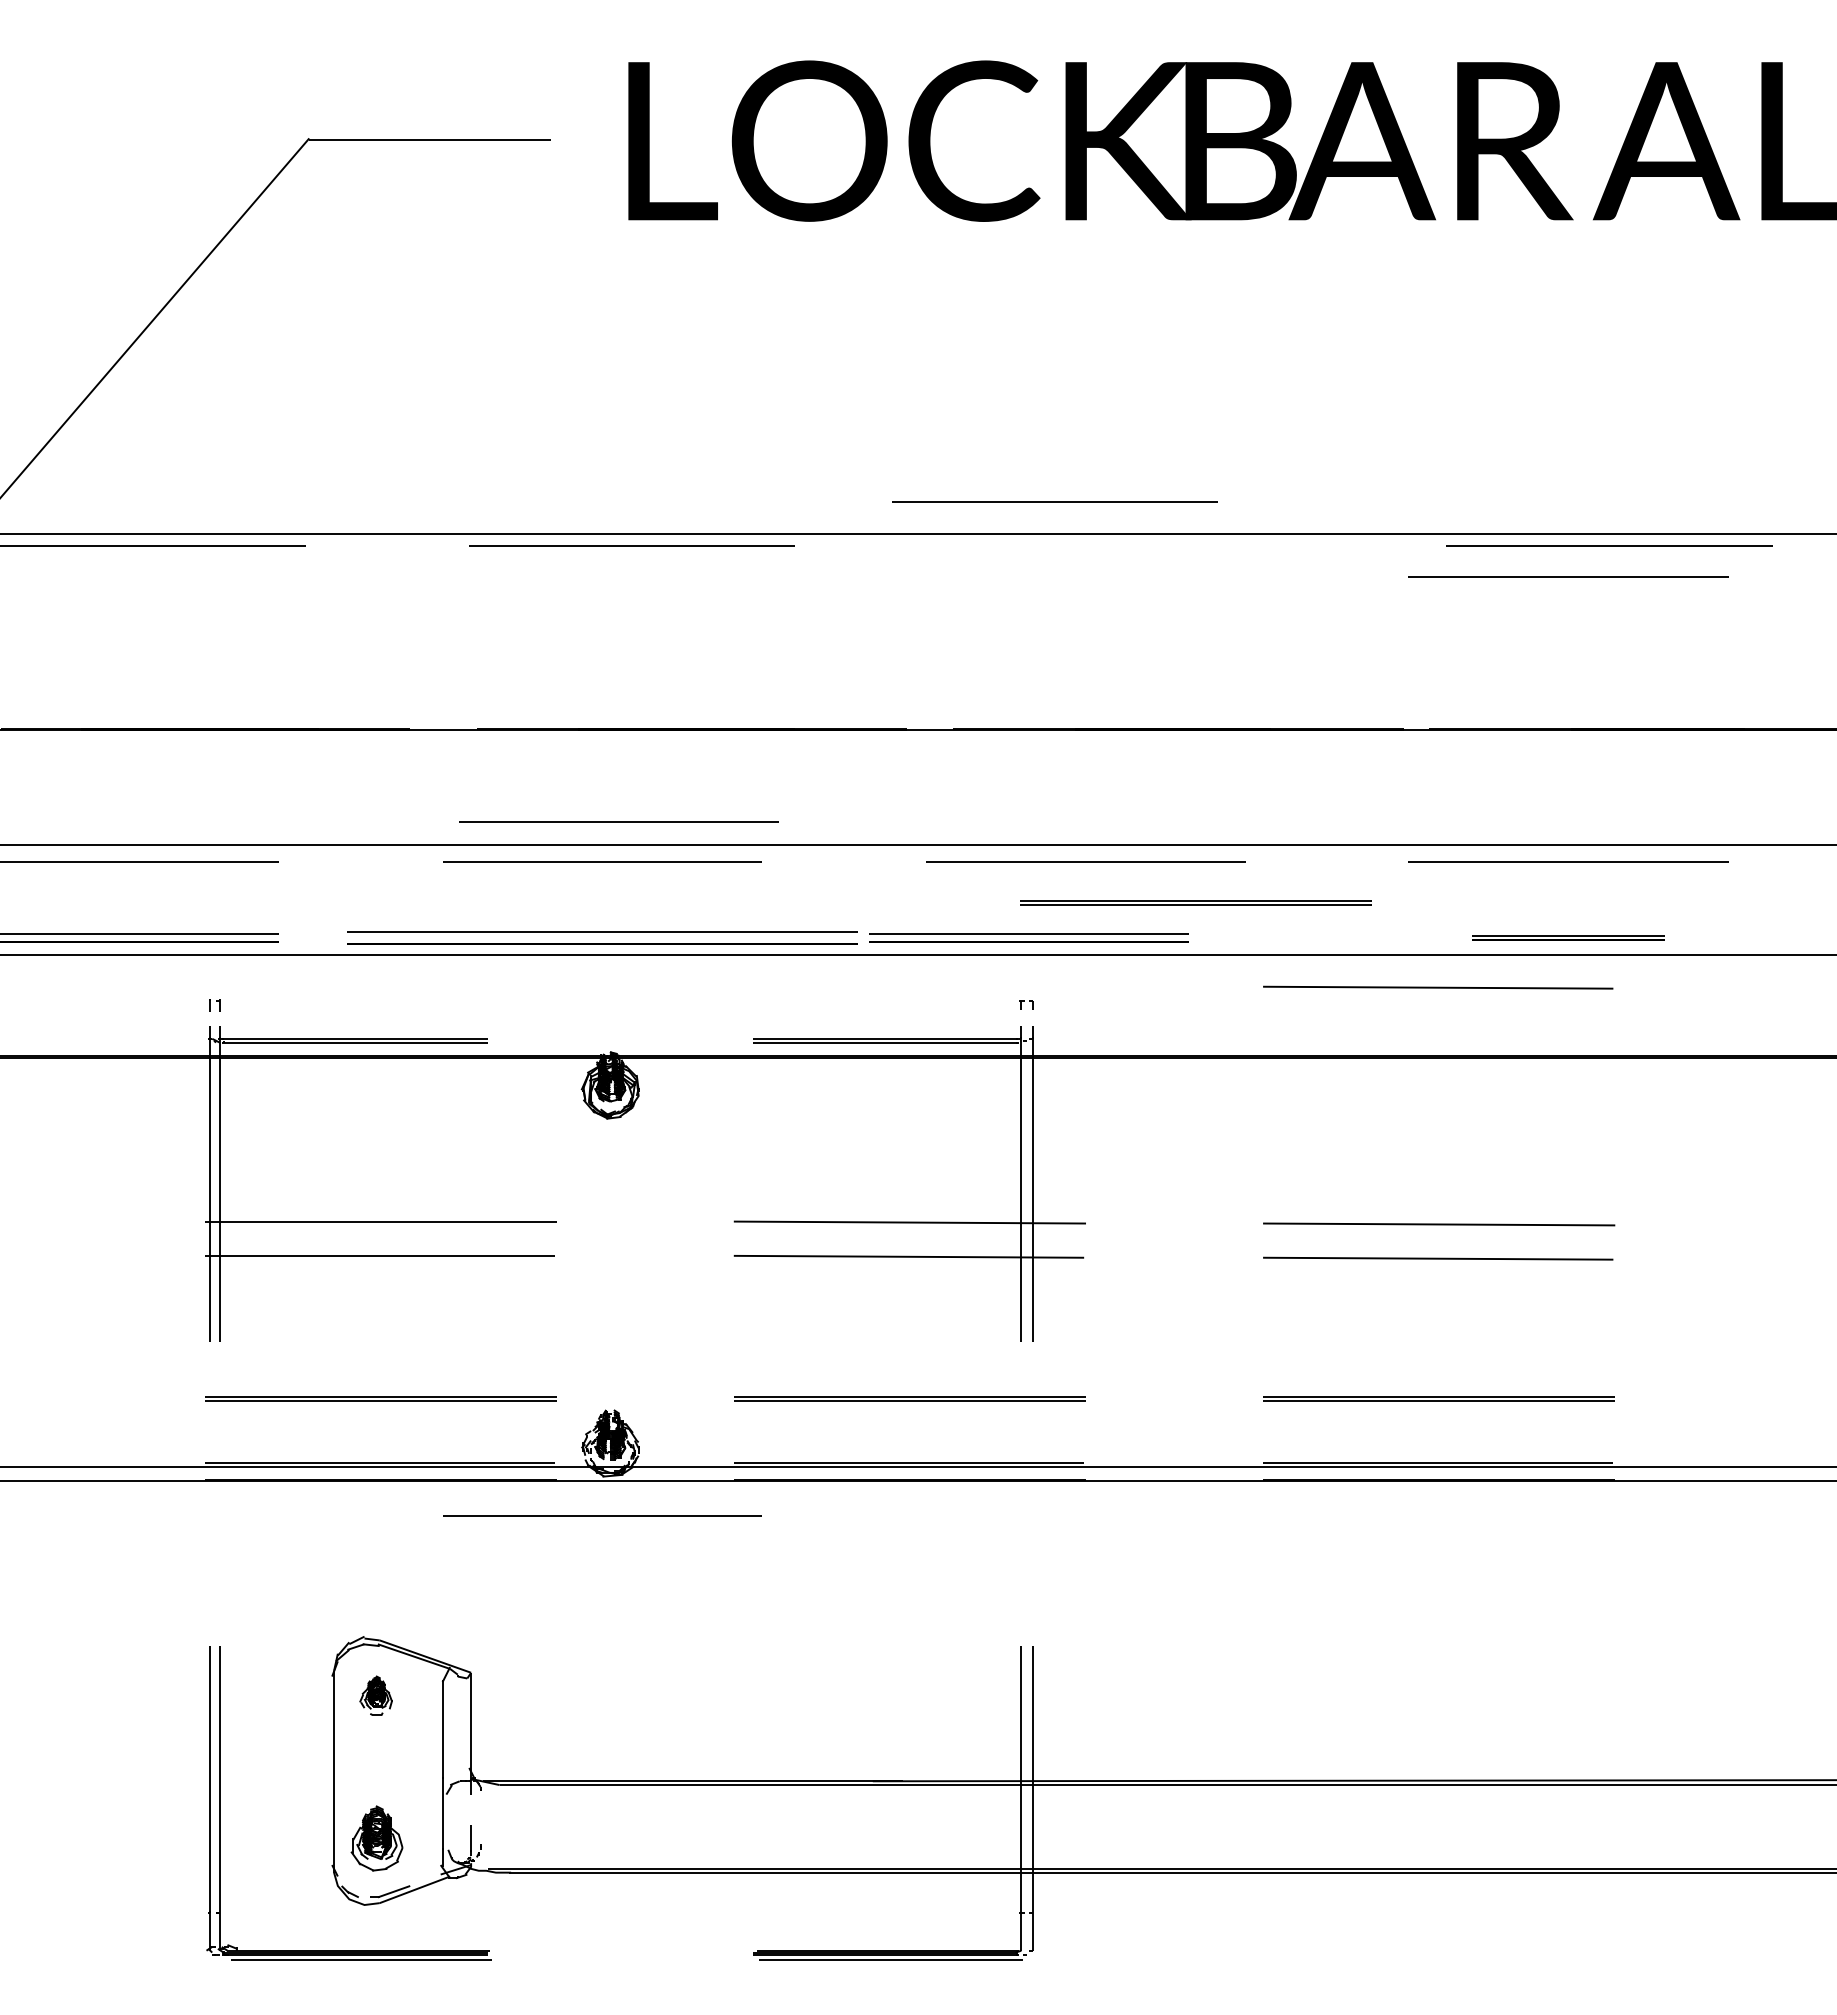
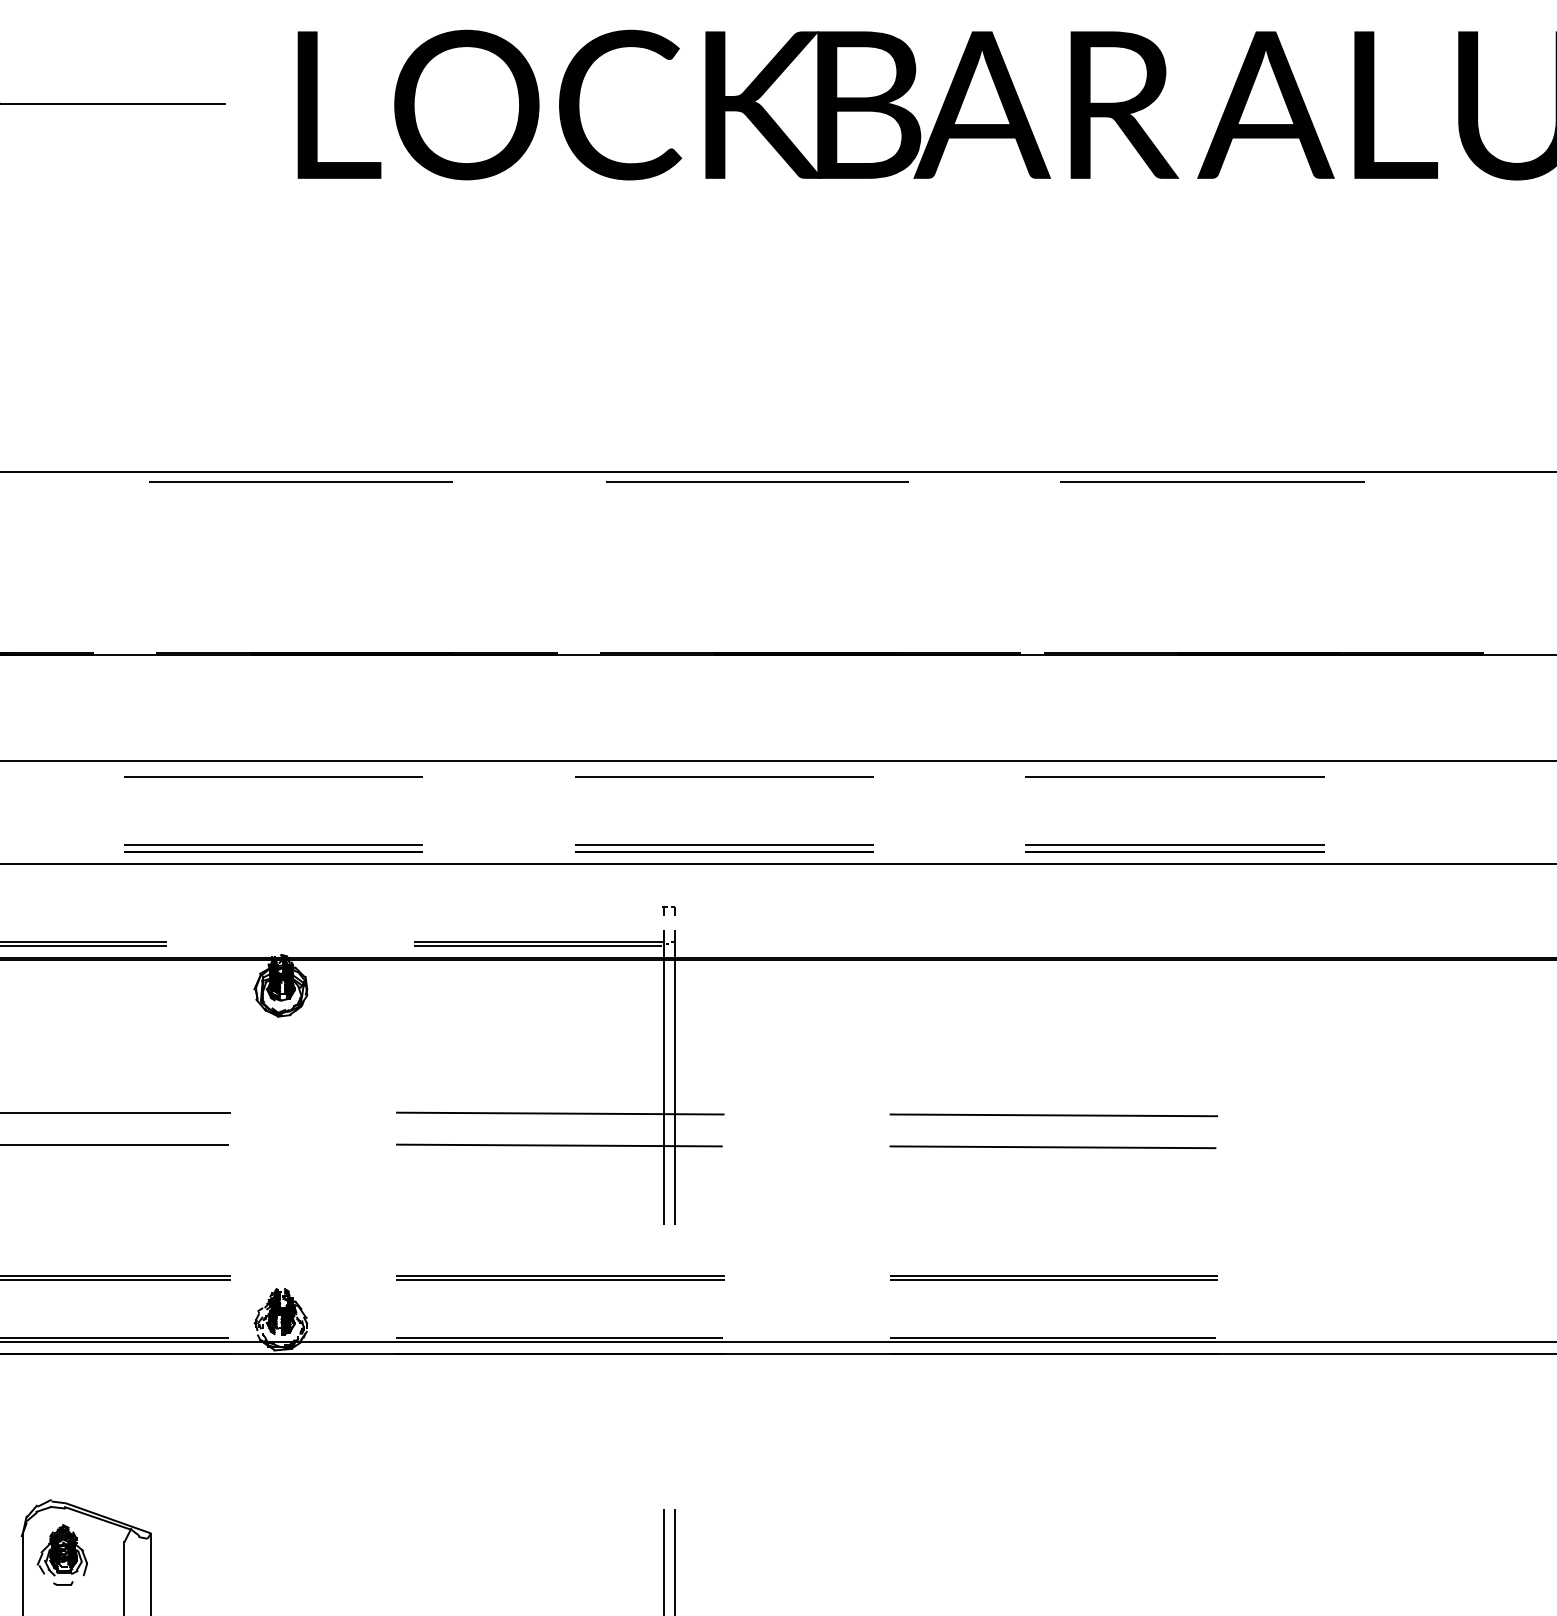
line: (1054, 501) -> (756, 482), moved
line: (1568, 576) -> (1174, 511), removed
line: (618, 821) -> (288, 739), removed
part: (1195, 902) -> (826, 815), removed
part: (602, 937) -> (273, 847), size x0.62
part: (1028, 937) -> (724, 847), moved
part: (1568, 937) -> (1174, 847), size x1.67
line: (1438, 987) -> (1053, 894), removed
line: (602, 1515) -> (273, 1386), removed
part: (375, 1695) -> (61, 1554), size x1.67

